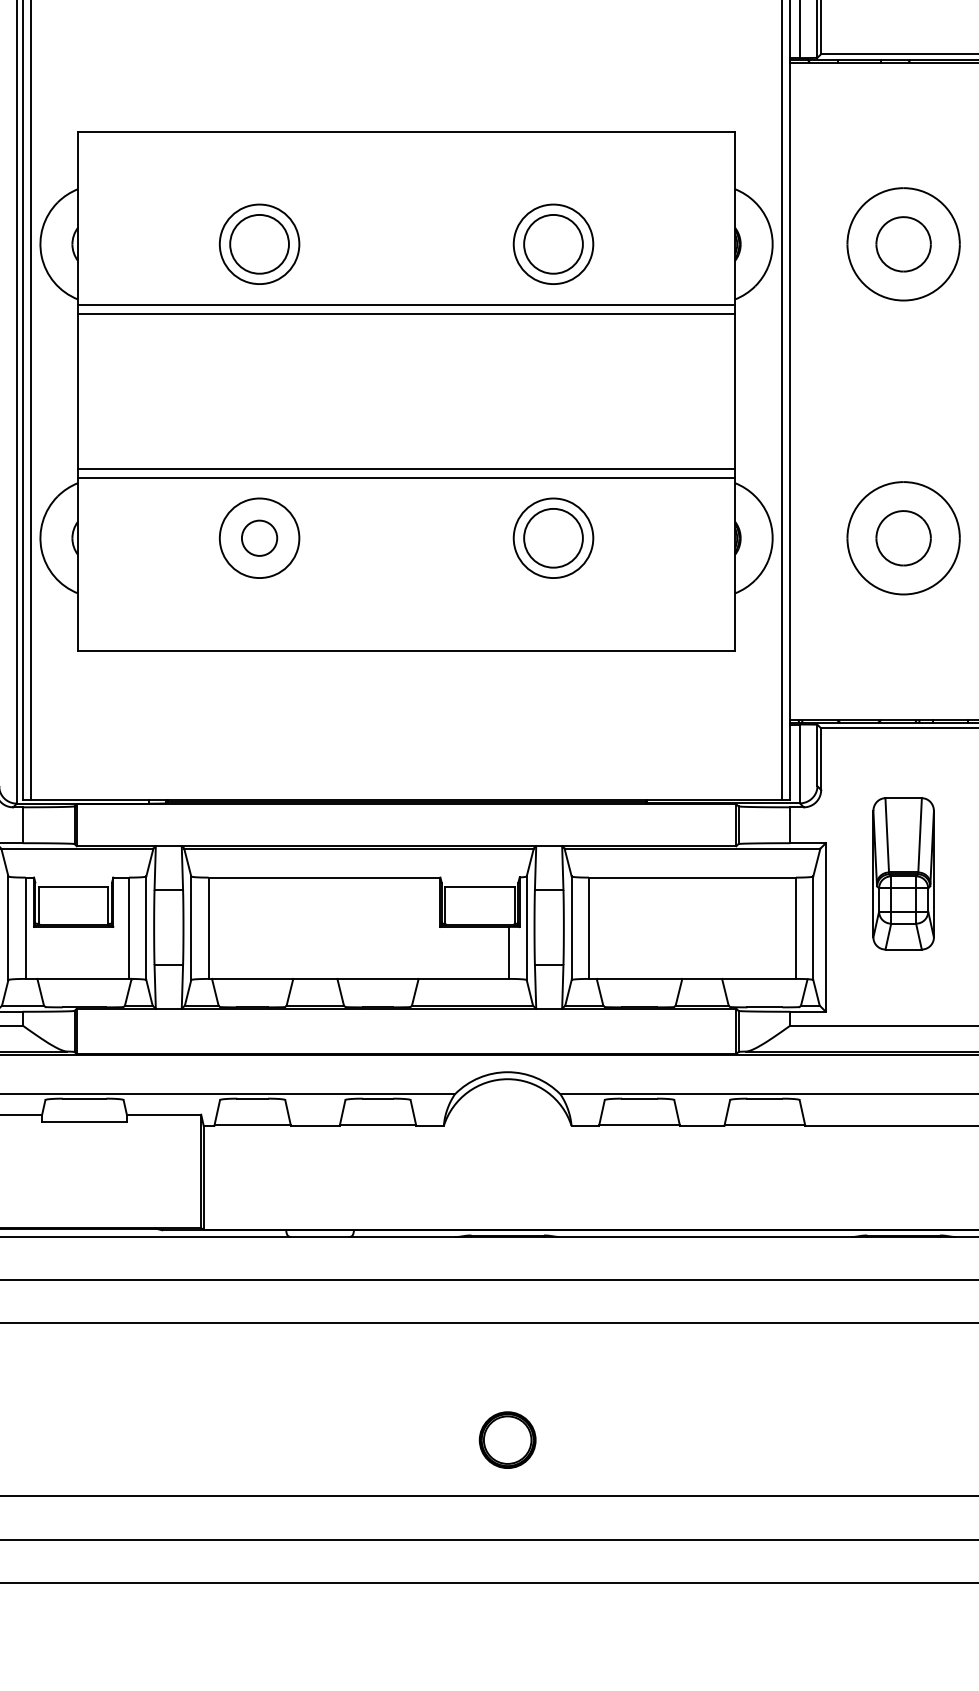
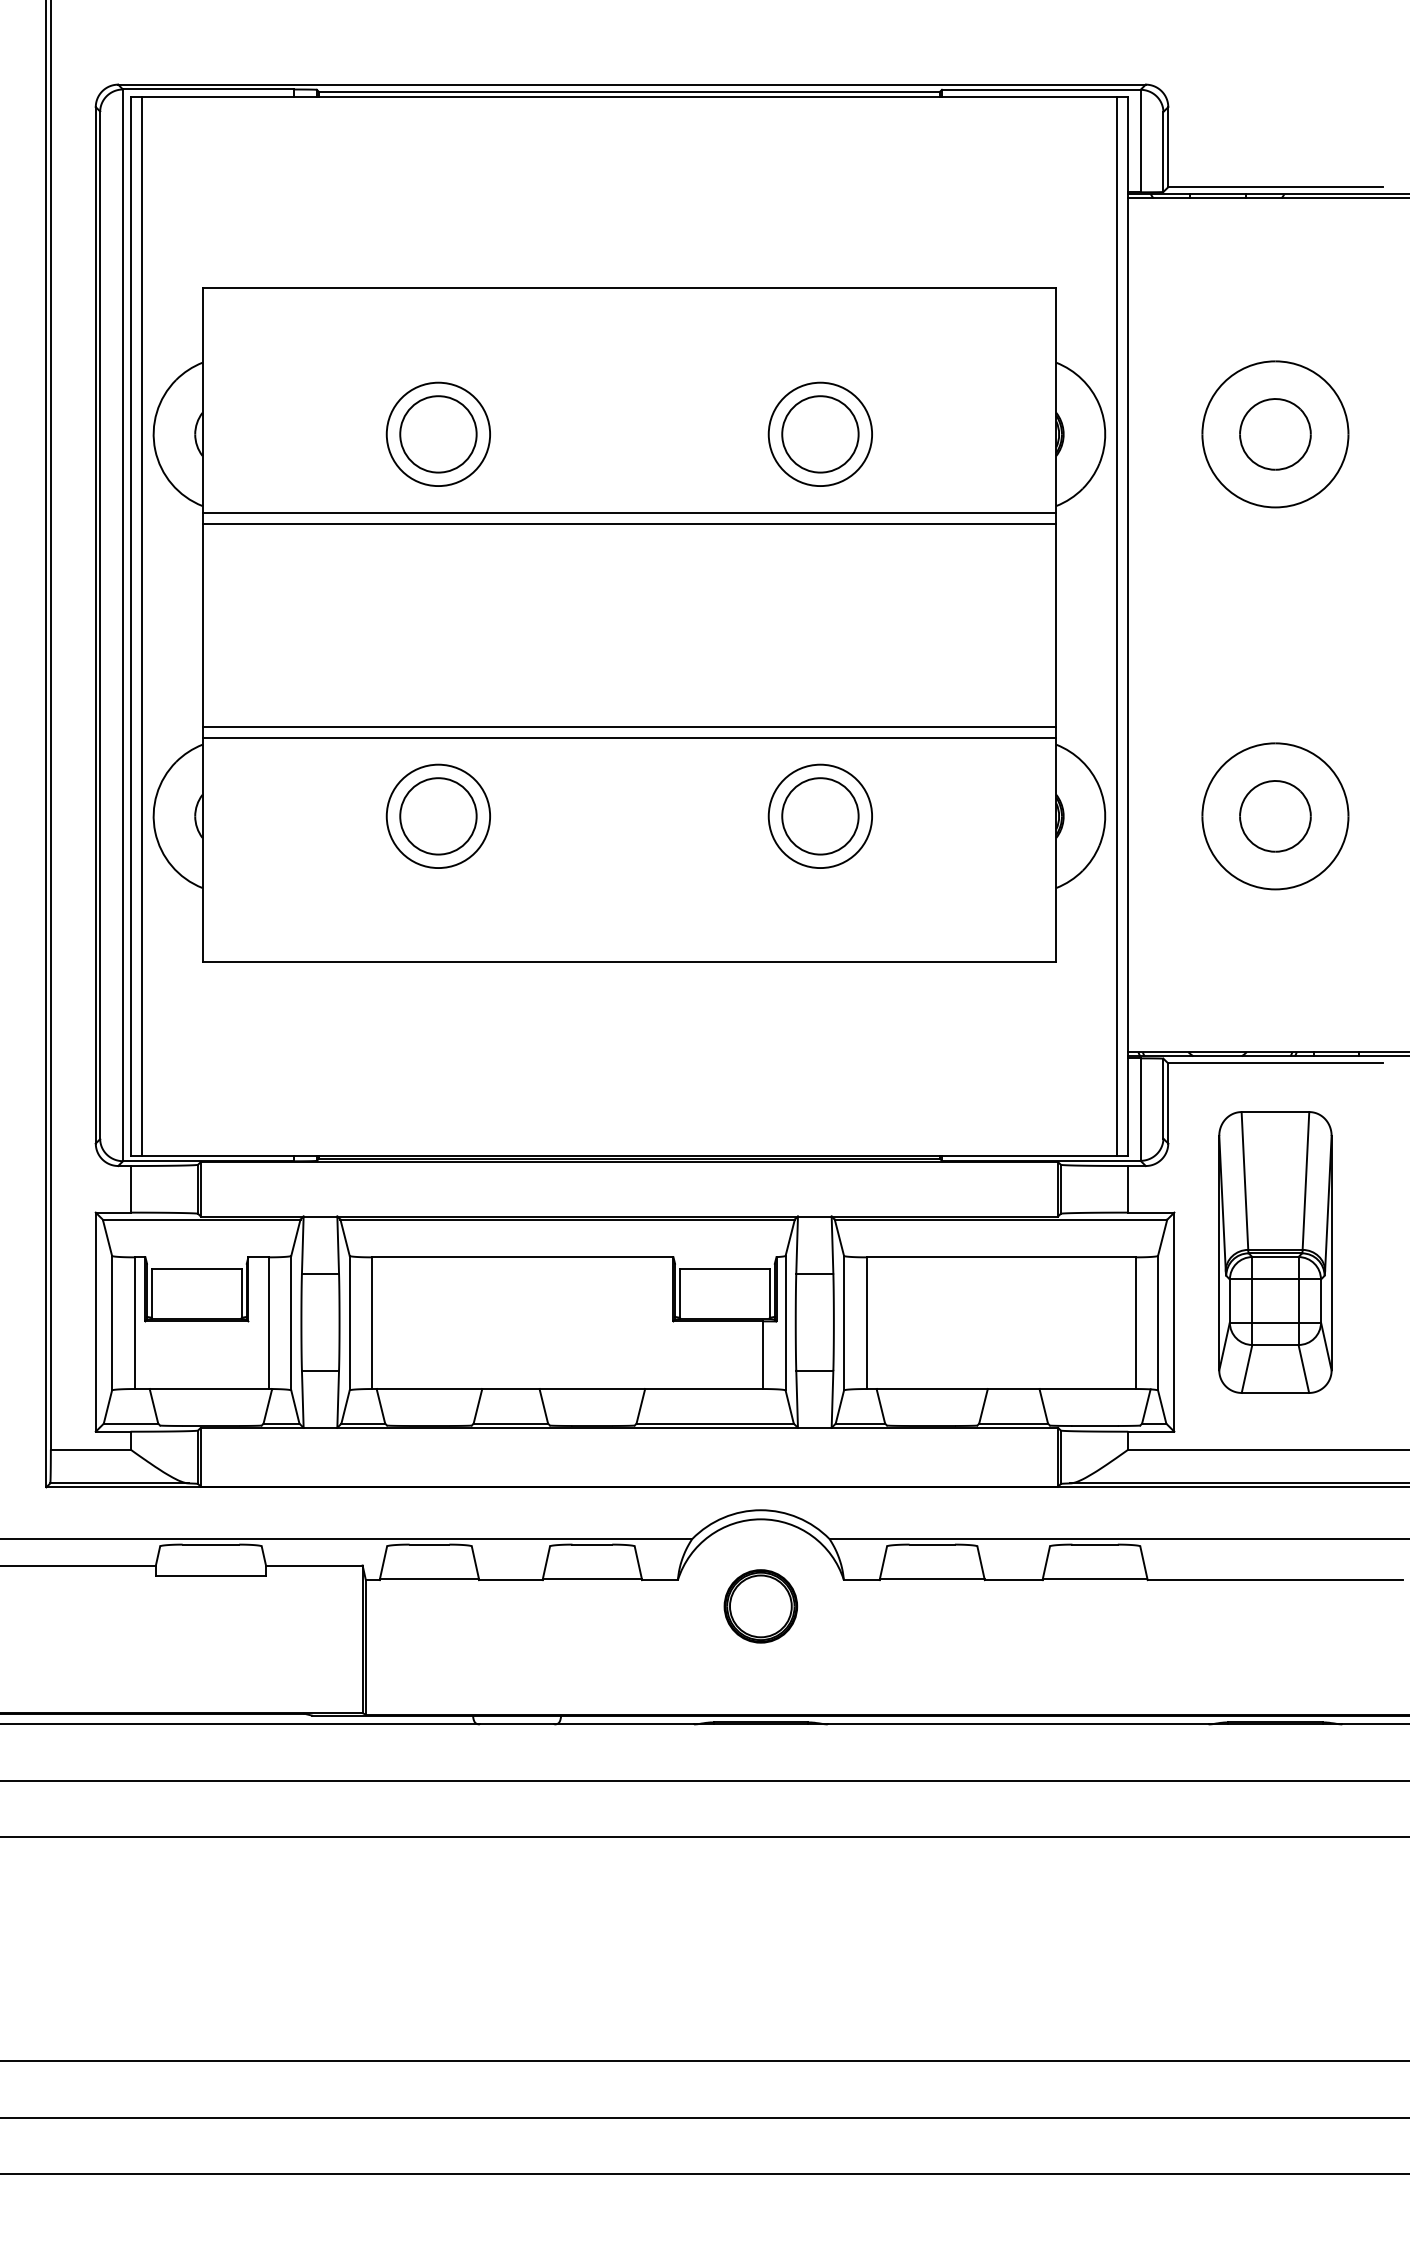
circle: (259, 538) -> (438, 816), size x1.67
part: (903, 873) -> (1275, 1252), size x1.43
part: (507, 1440) -> (760, 1606), moved

